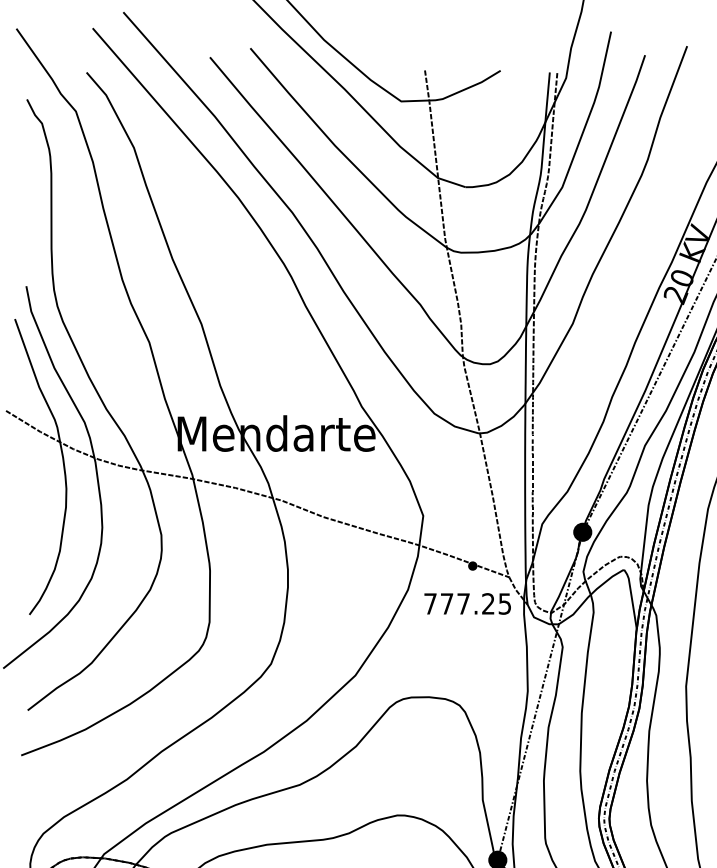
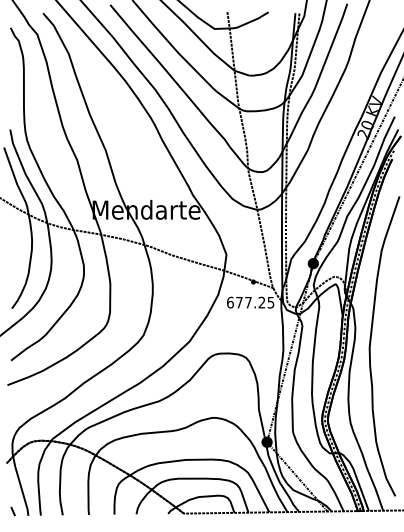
text: (430, 603) -> (230, 302), 777.25 -> 677.25

